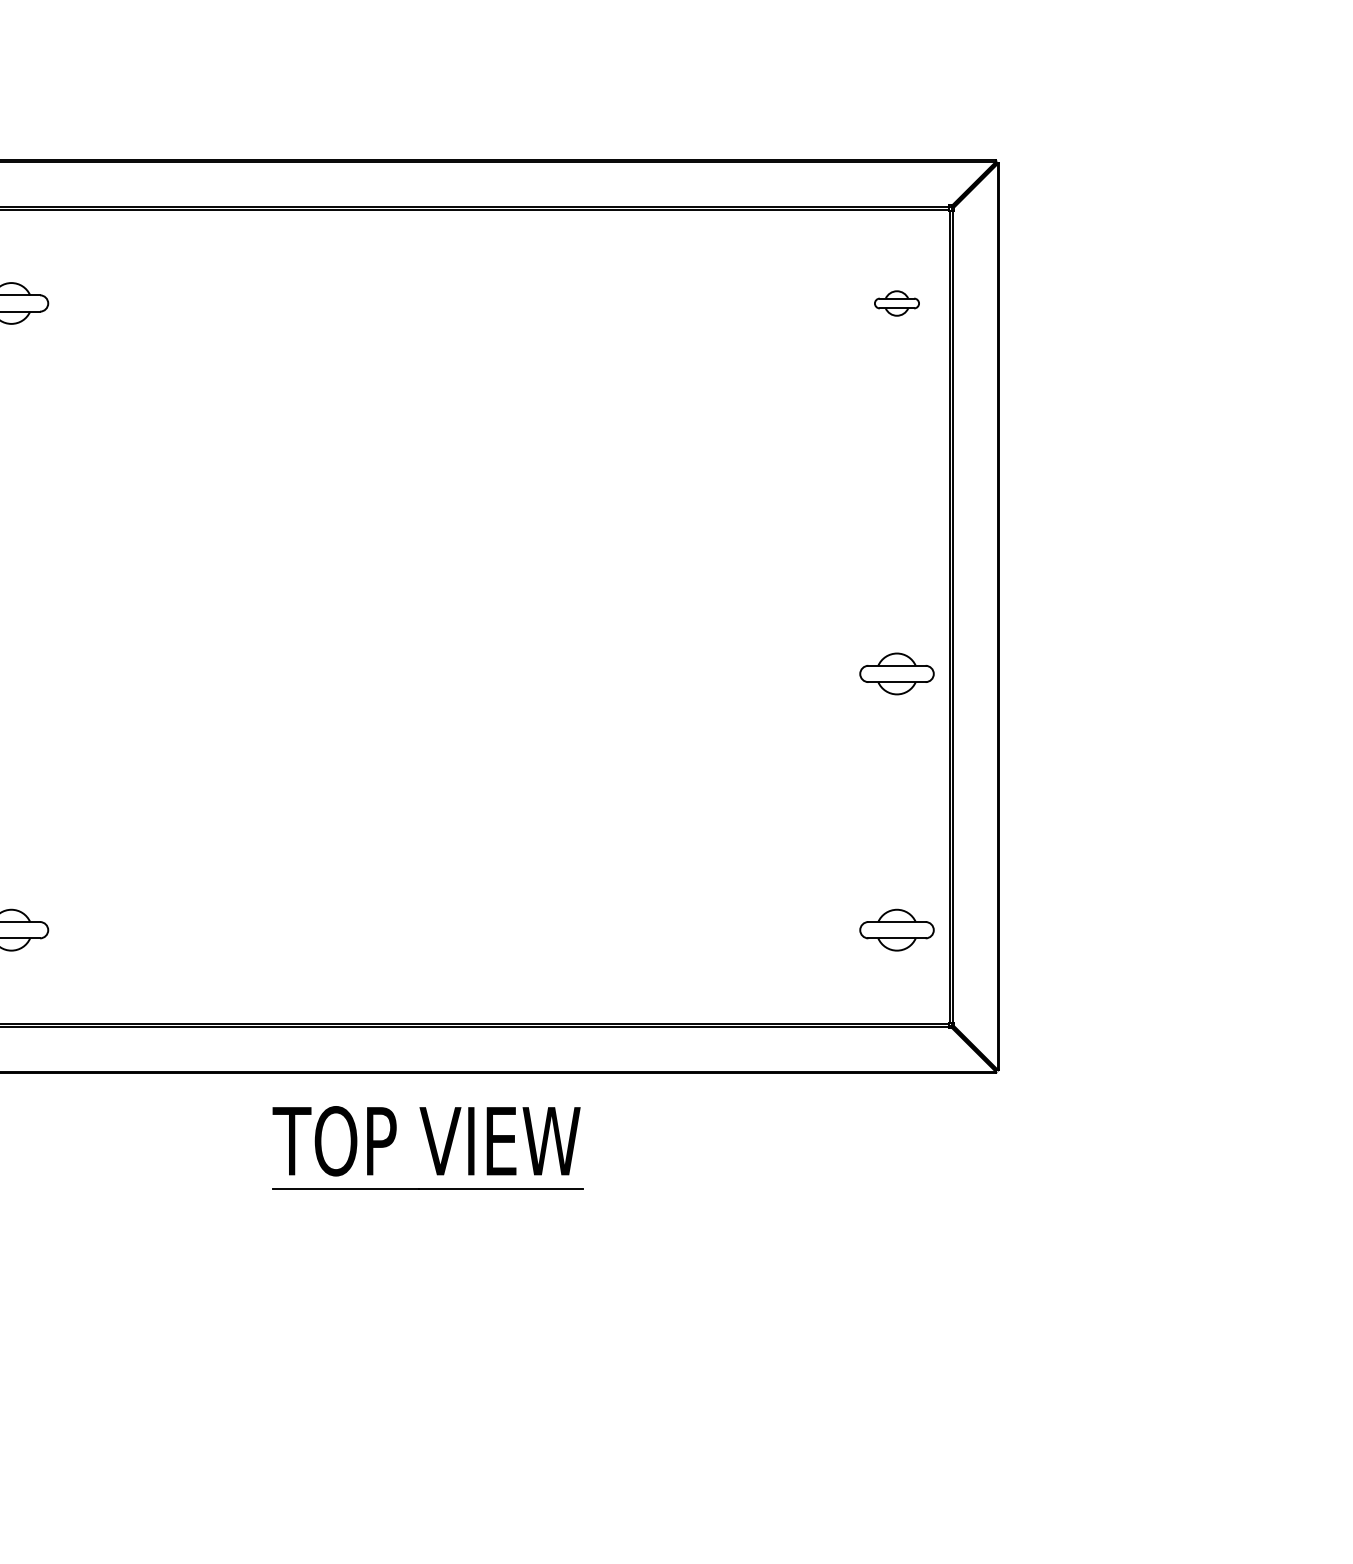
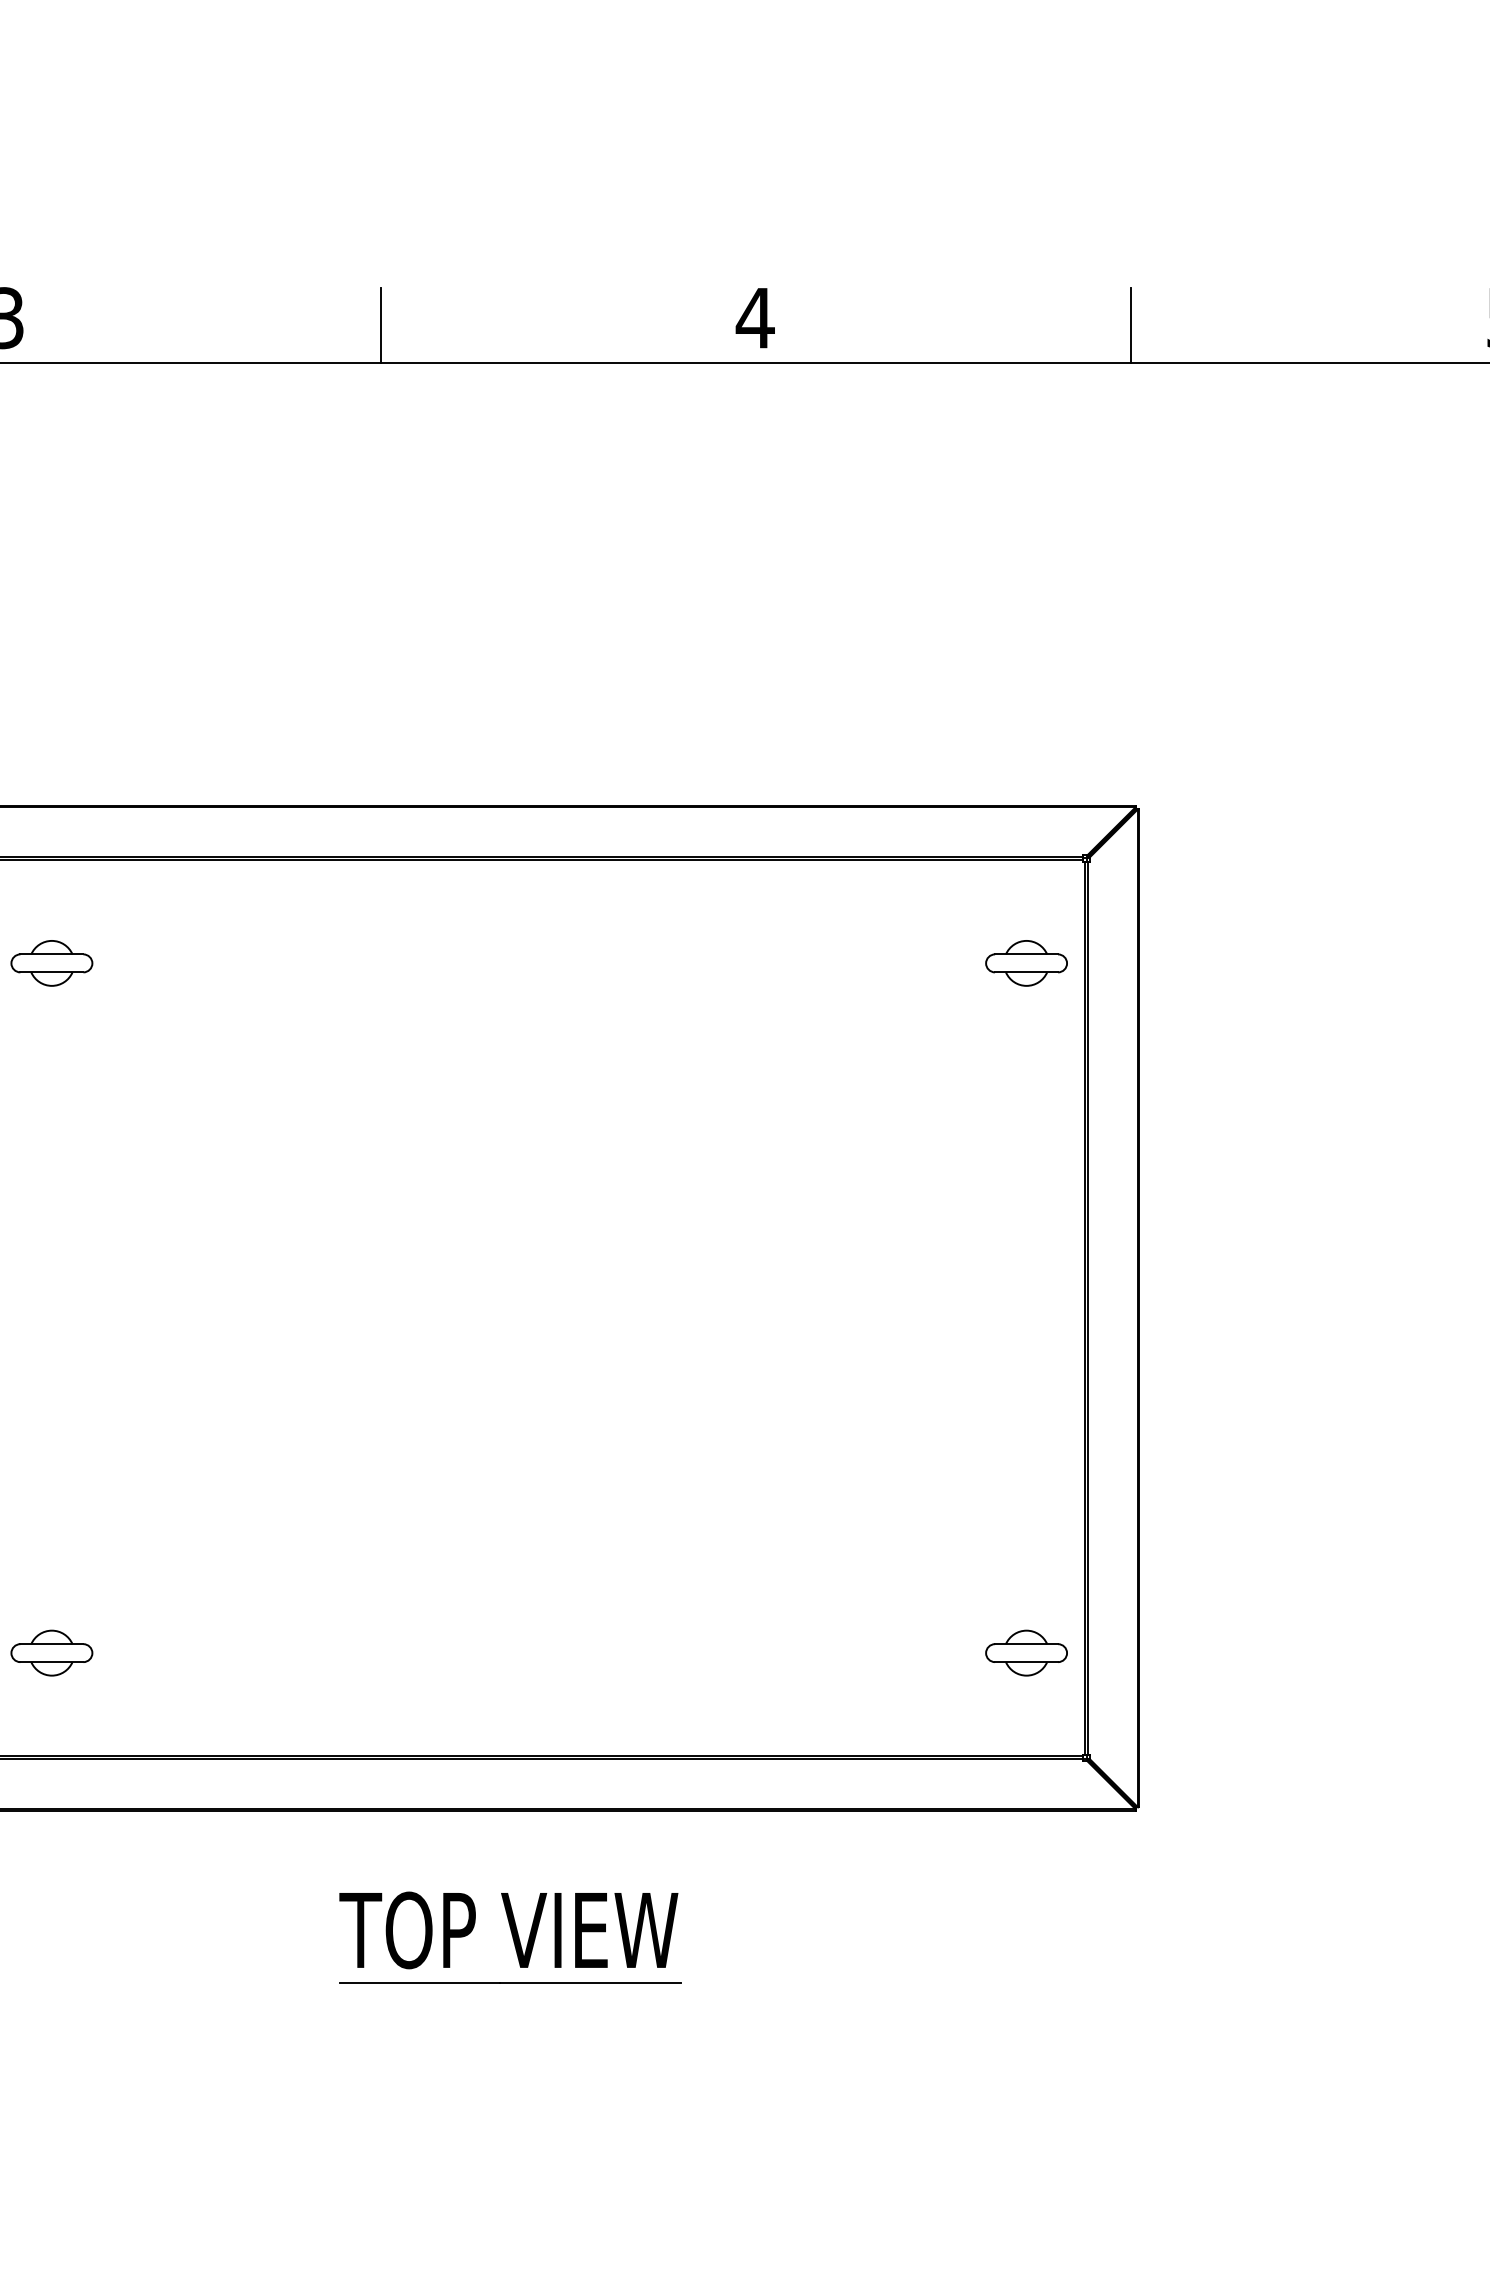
part: (896, 303) -> (1026, 963), size x1.67
part: (896, 673) -> (1026, 1370), removed
part: (428, 1147) -> (510, 1937), moved

